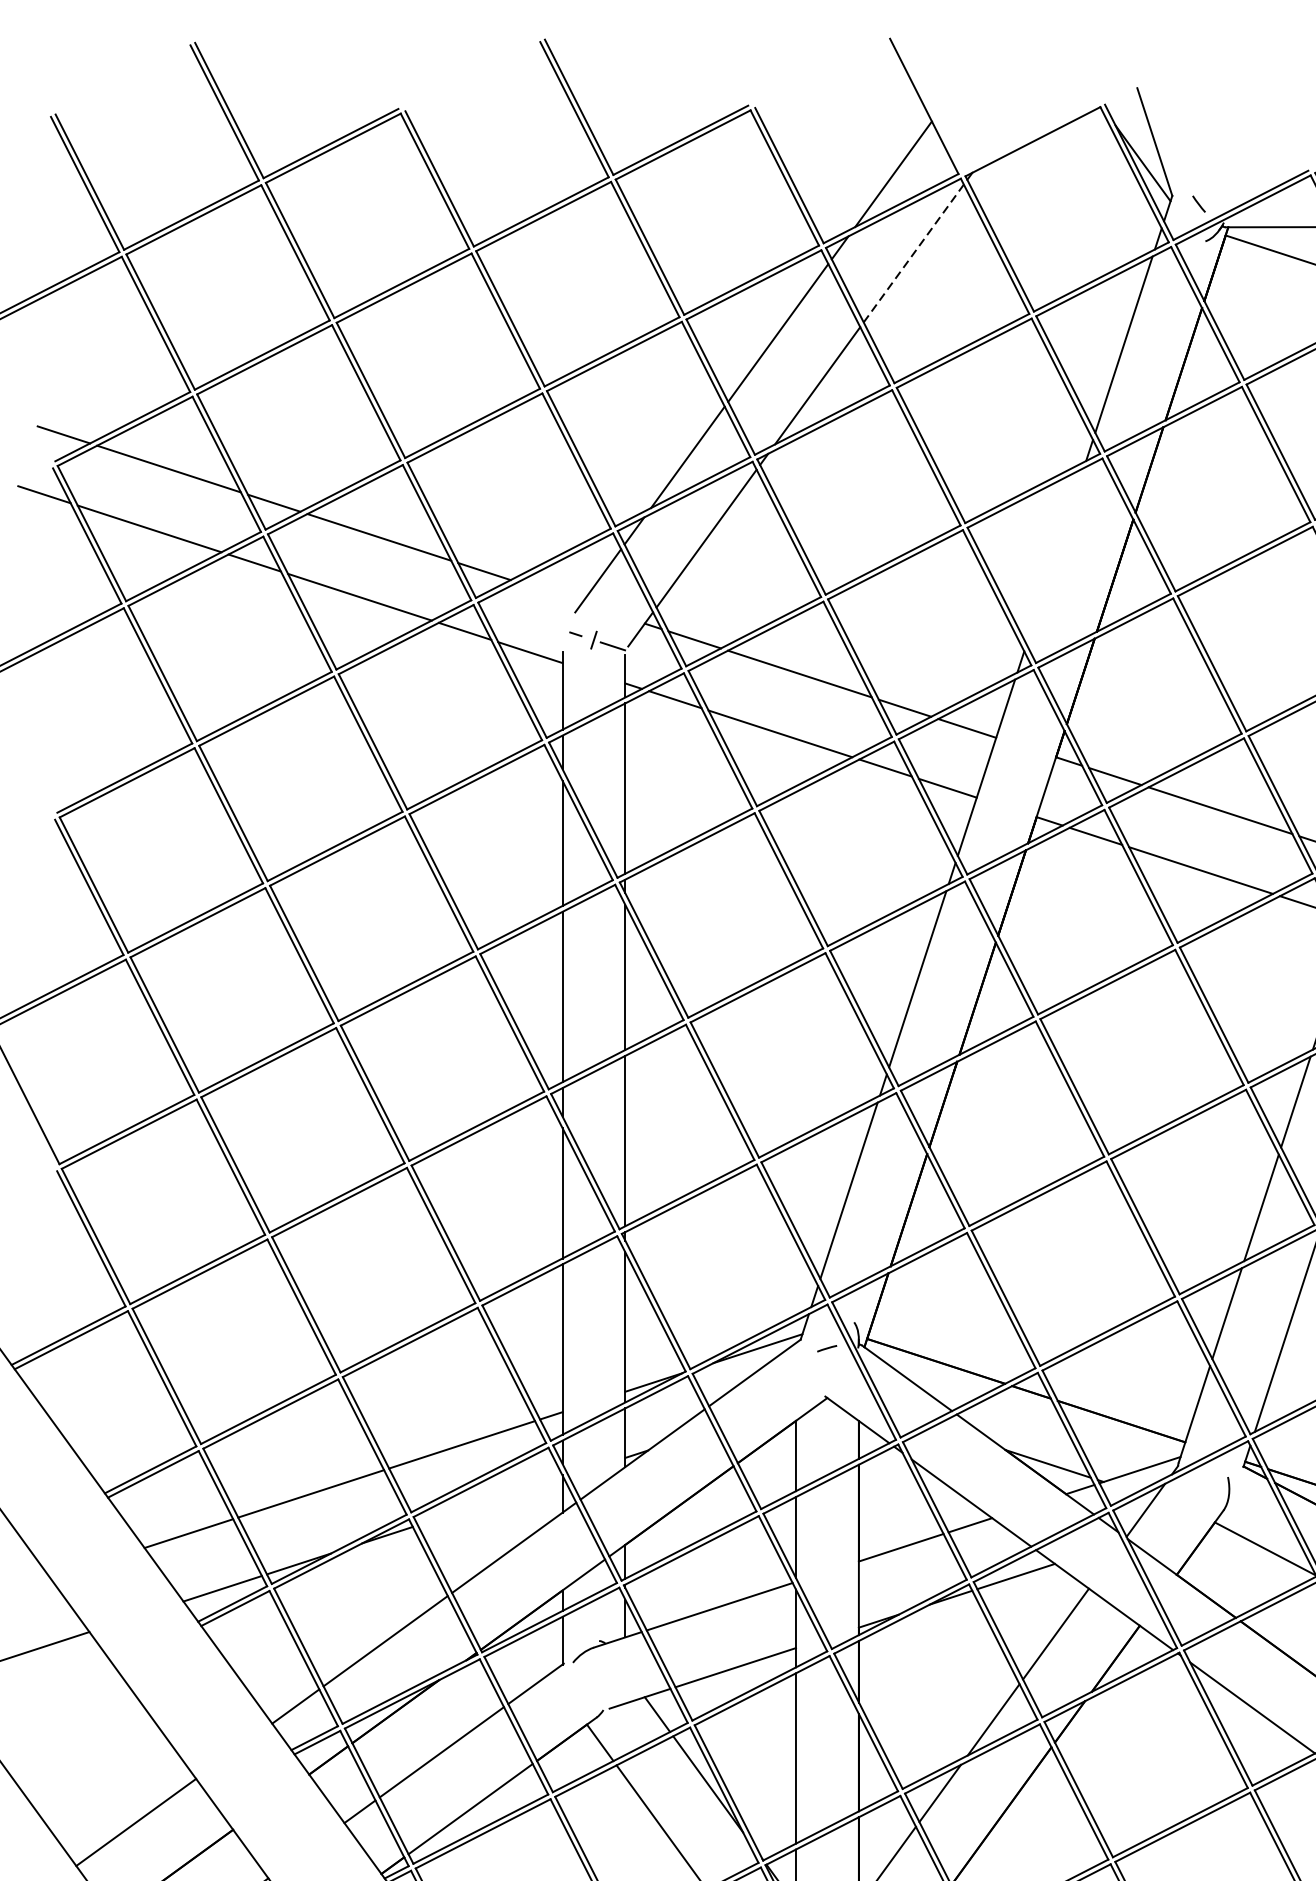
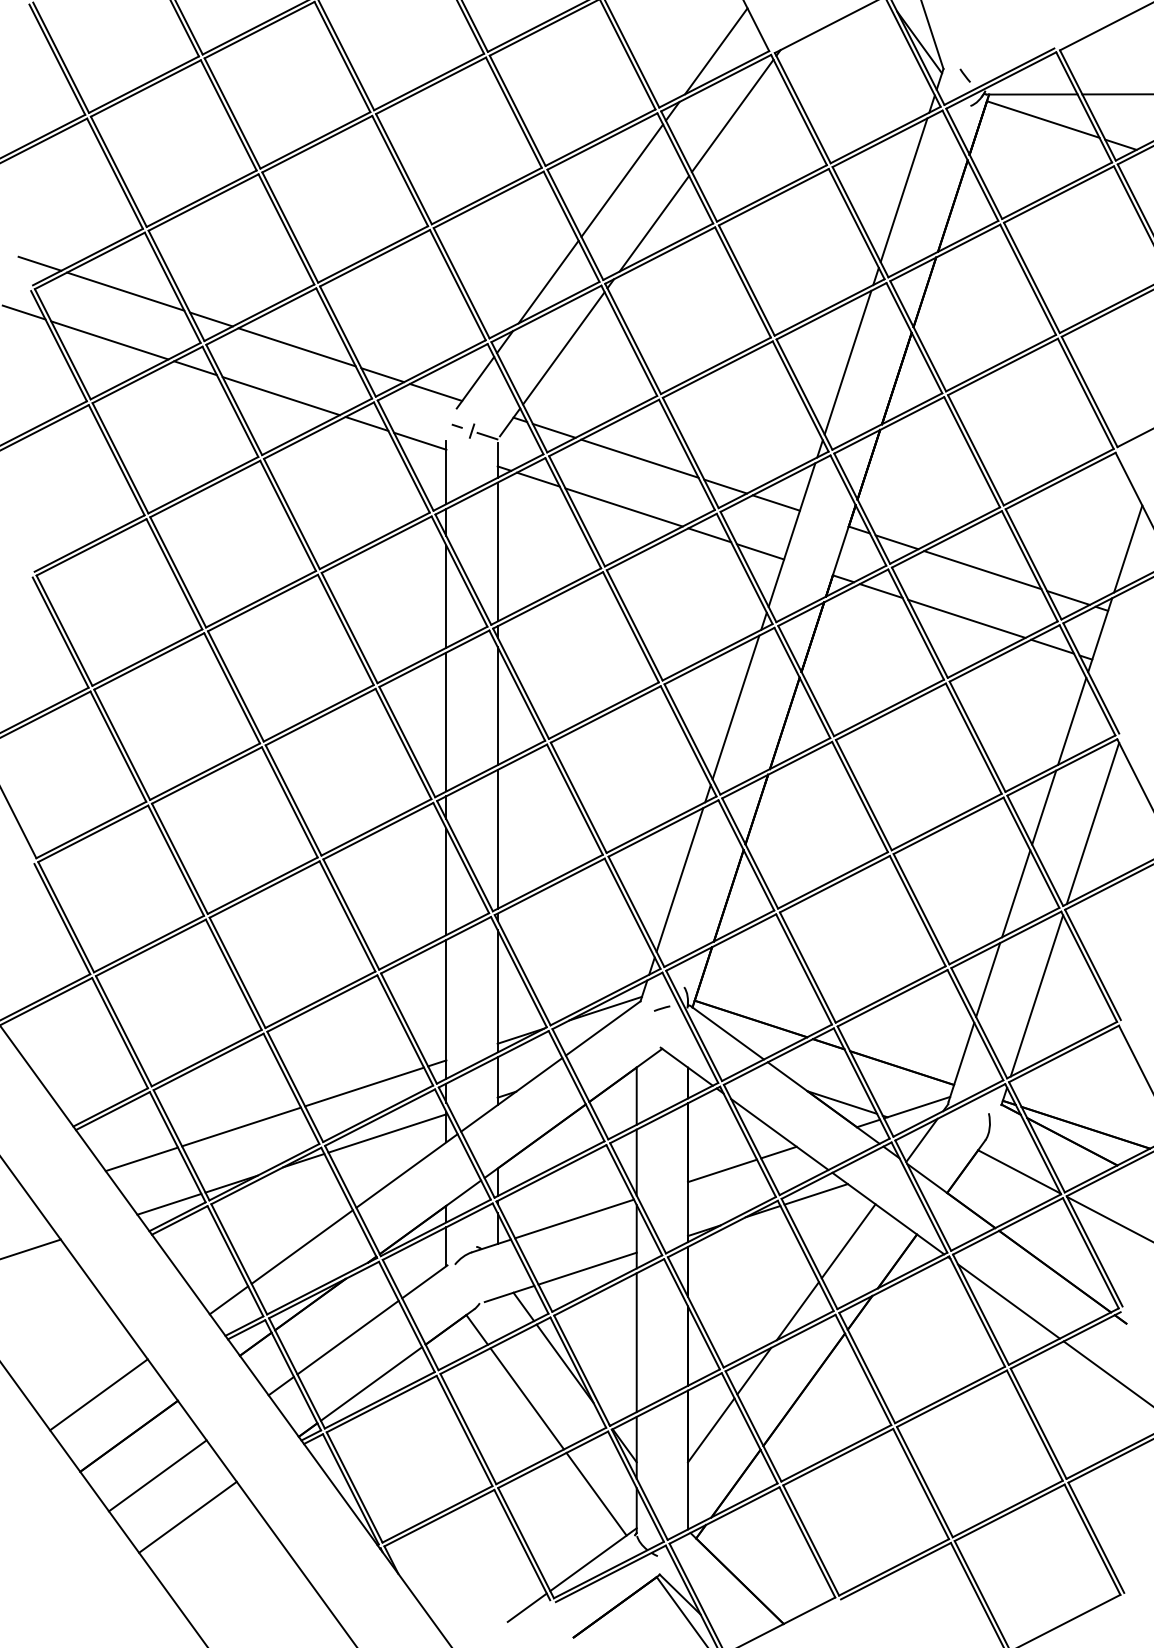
line: (914, 252) -> (733, 115), dashed -> solid
line: (1054, 555) -> (847, 362), added
line: (549, 592) -> (435, 392), added
line: (490, 1501) -> (387, 1133), added

